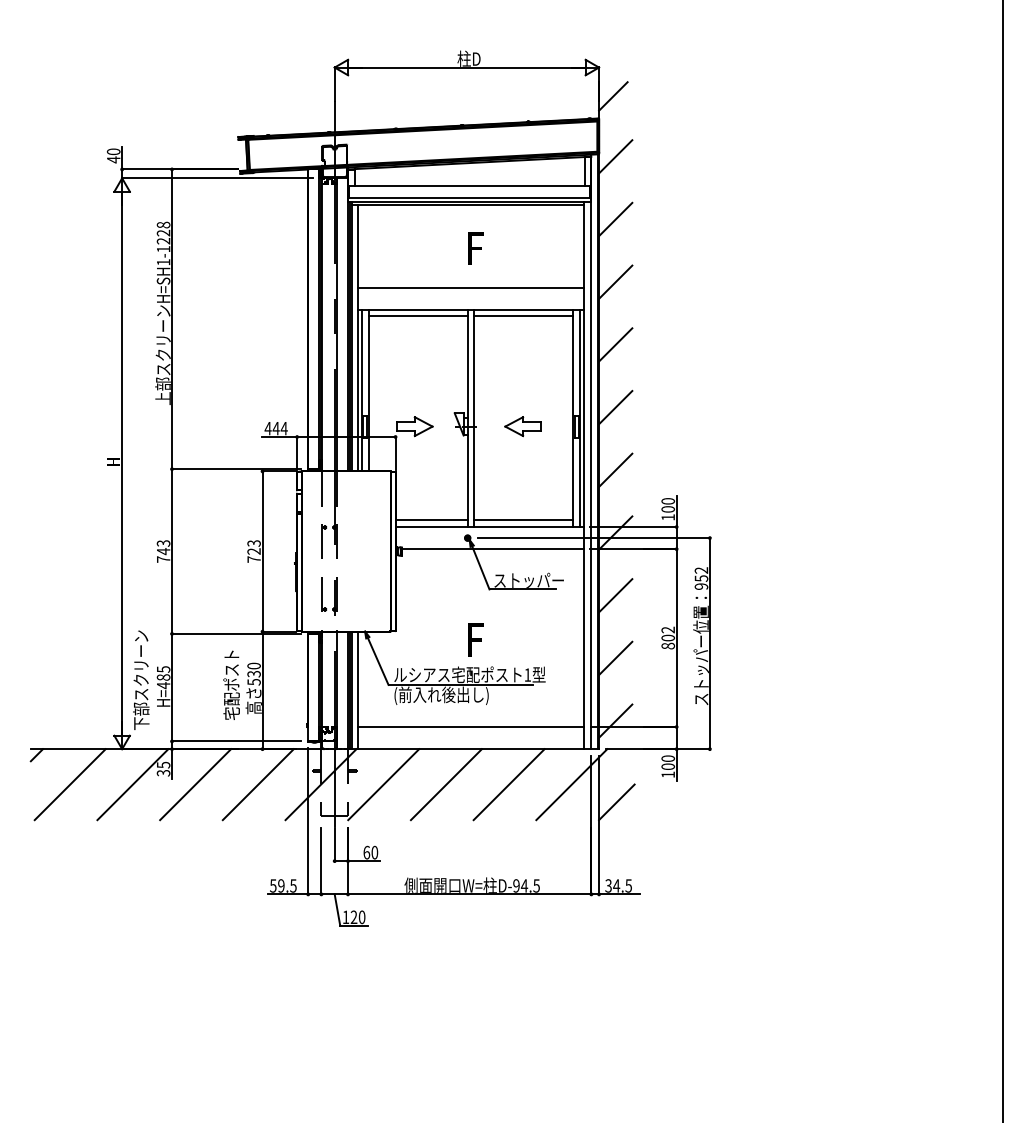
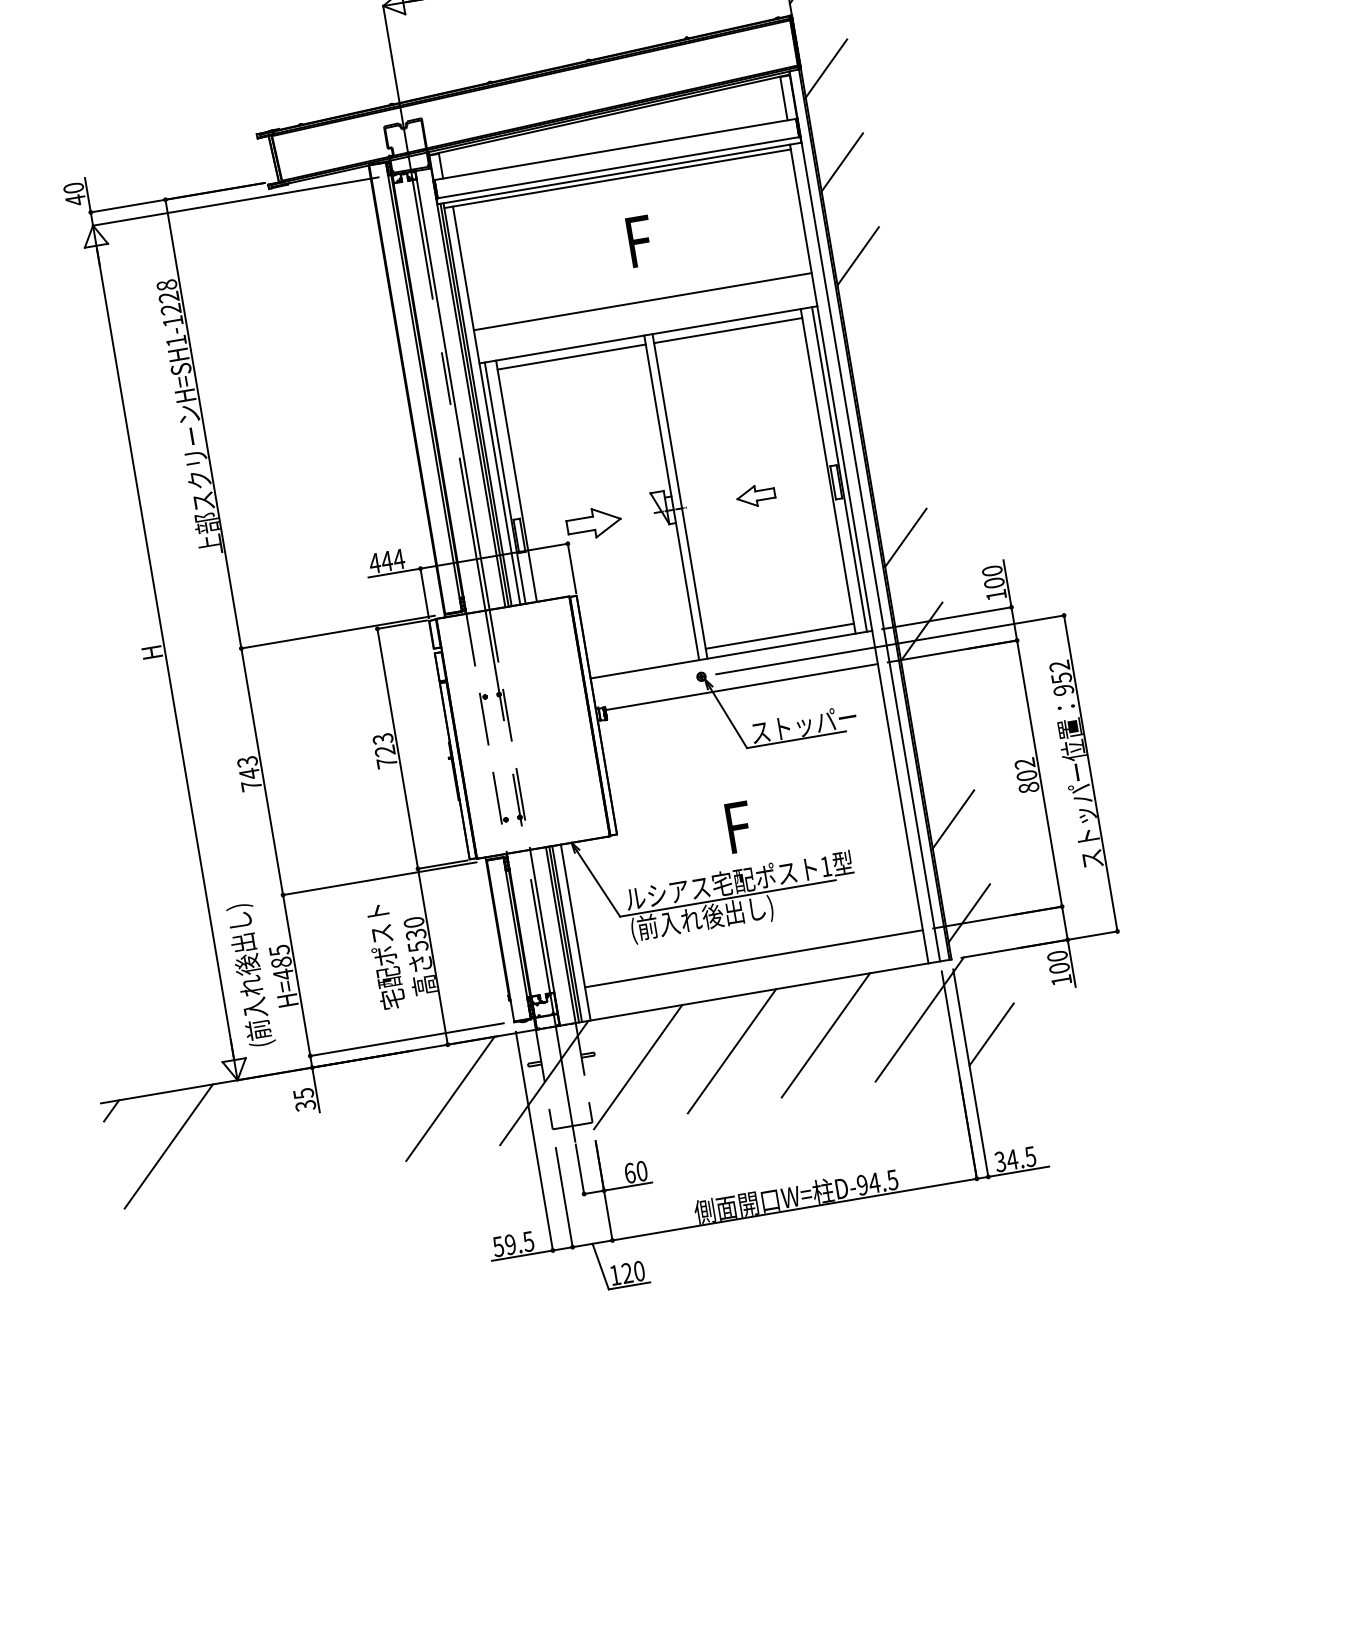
line: (615, 344) -> (873, 349), removed
line: (615, 407) -> (889, 443), removed
part: (522, 426) -> (755, 495), size x0.7
line: (431, 520) -> (642, 659), removed
line: (615, 595) -> (937, 725), removed
text: (142, 680) -> (250, 972), 下部スクリーン -> (前入れ後出し)
line: (132, 784) -> (262, 1130), removed
line: (195, 784) -> (356, 1114), removed

